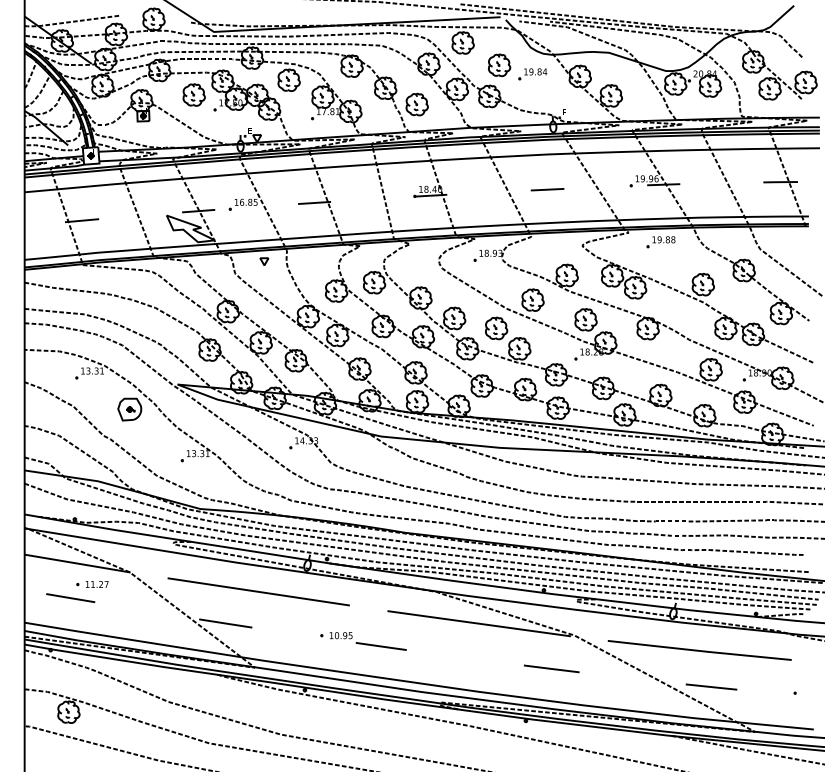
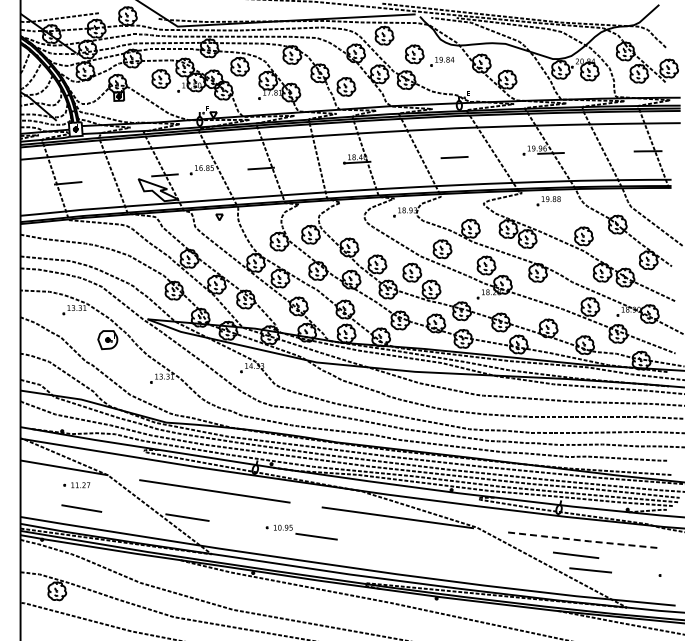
line: (70, 598) -> (81, 508), moved
line: (699, 651) -> (580, 540), solid -> dashed
line: (552, 667) -> (576, 554), moved

